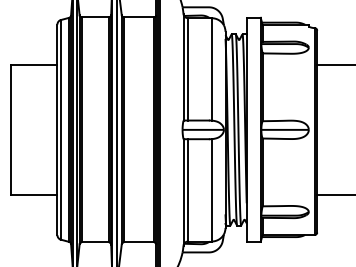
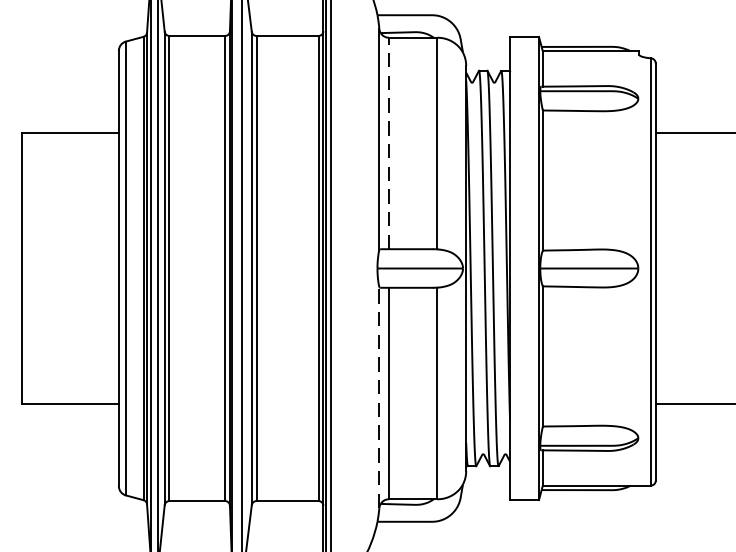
line: (188, 68) -> (389, 141), solid -> dashed
line: (183, 191) -> (379, 395), solid -> dashed

